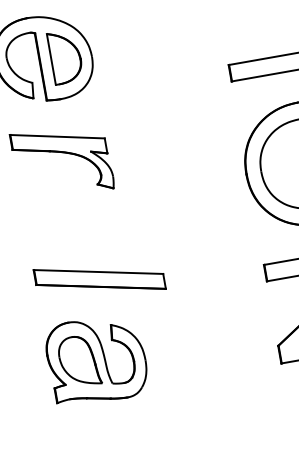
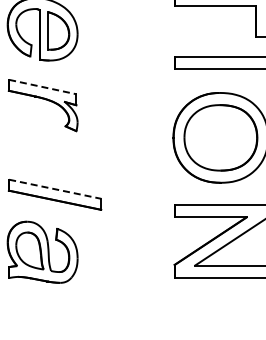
line: (58, 137) -> (43, 87), solid -> dashed
line: (99, 272) -> (55, 189), solid -> dashed

